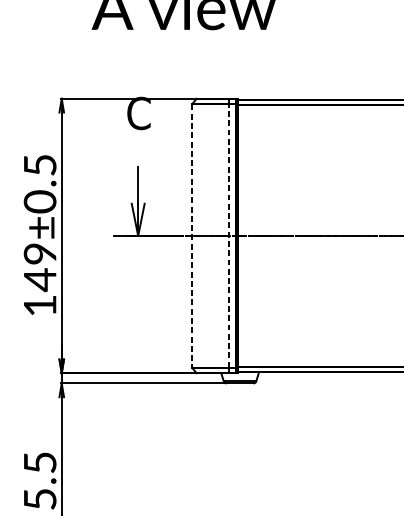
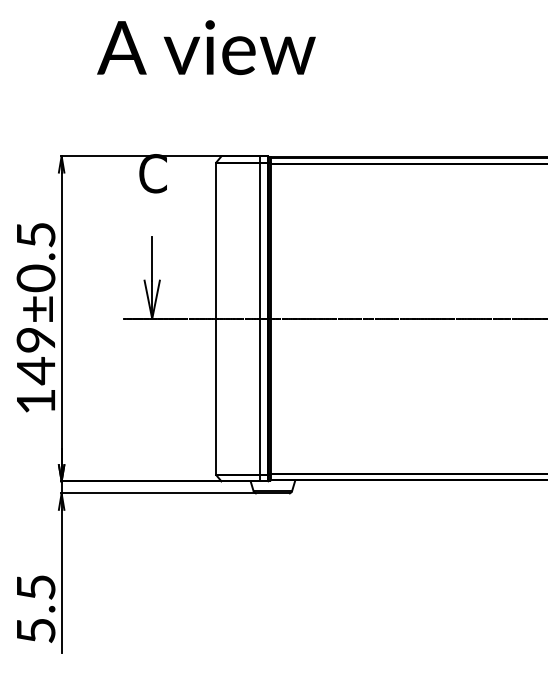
line: (192, 235) -> (216, 318), dashed -> solid
line: (228, 235) -> (259, 318), dashed -> solid

